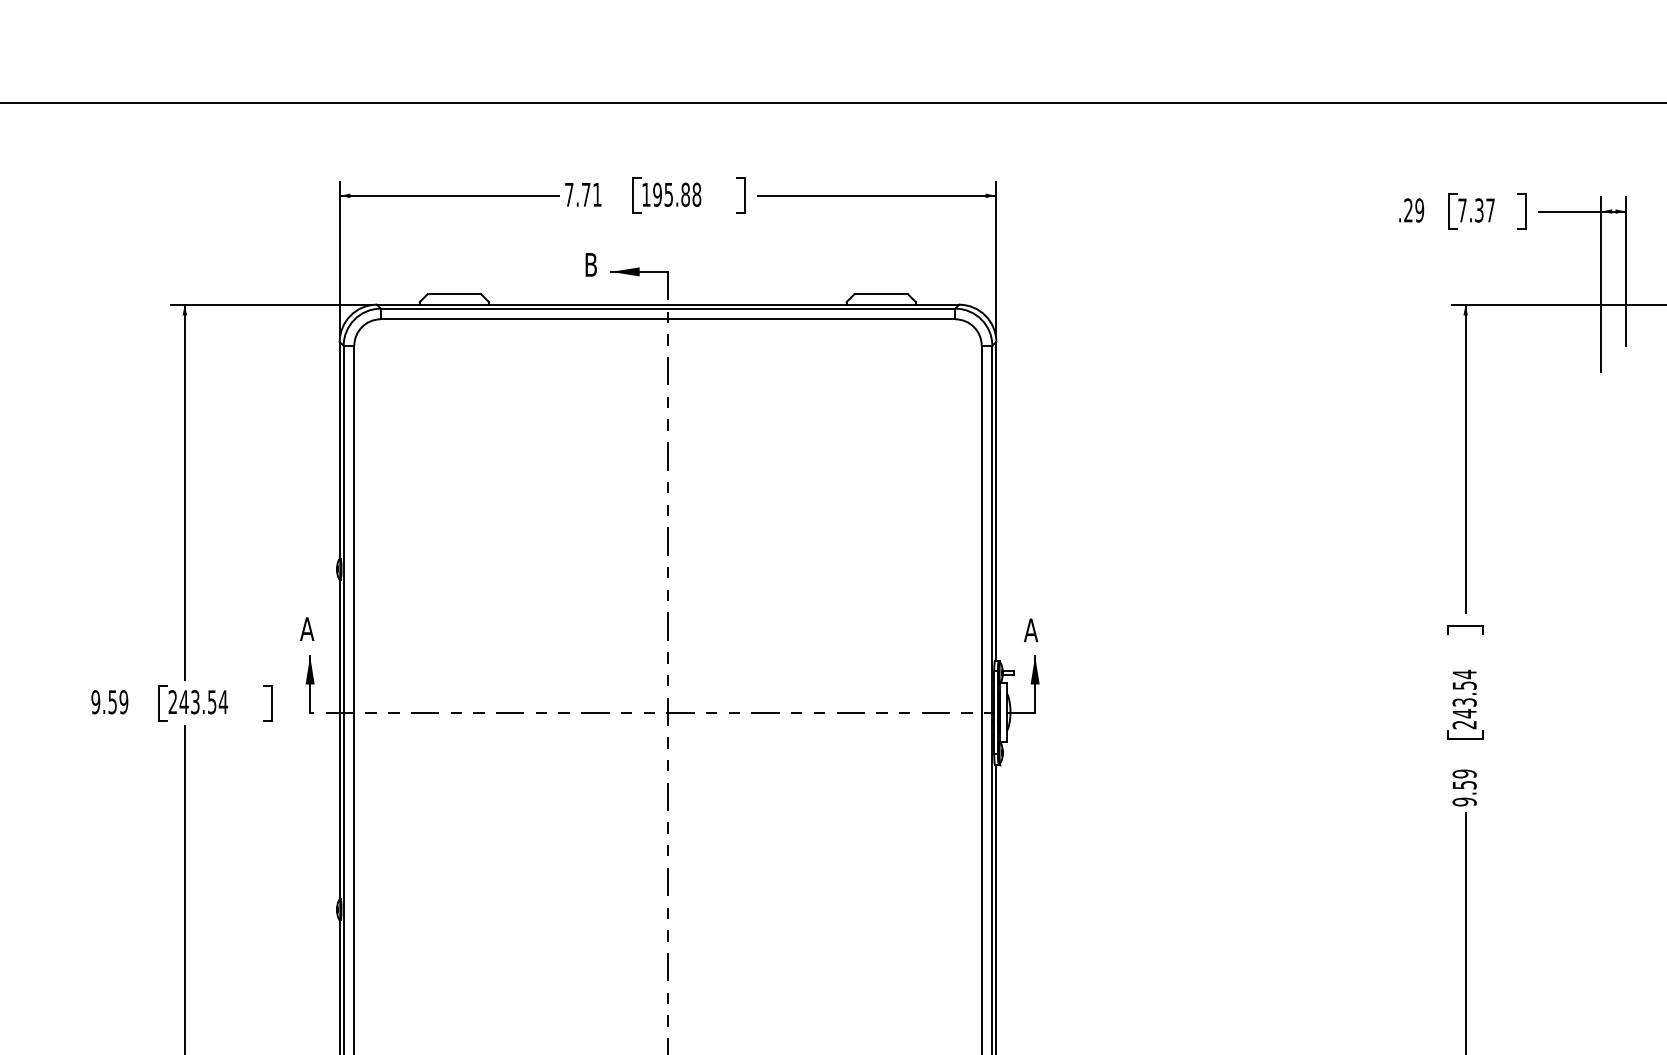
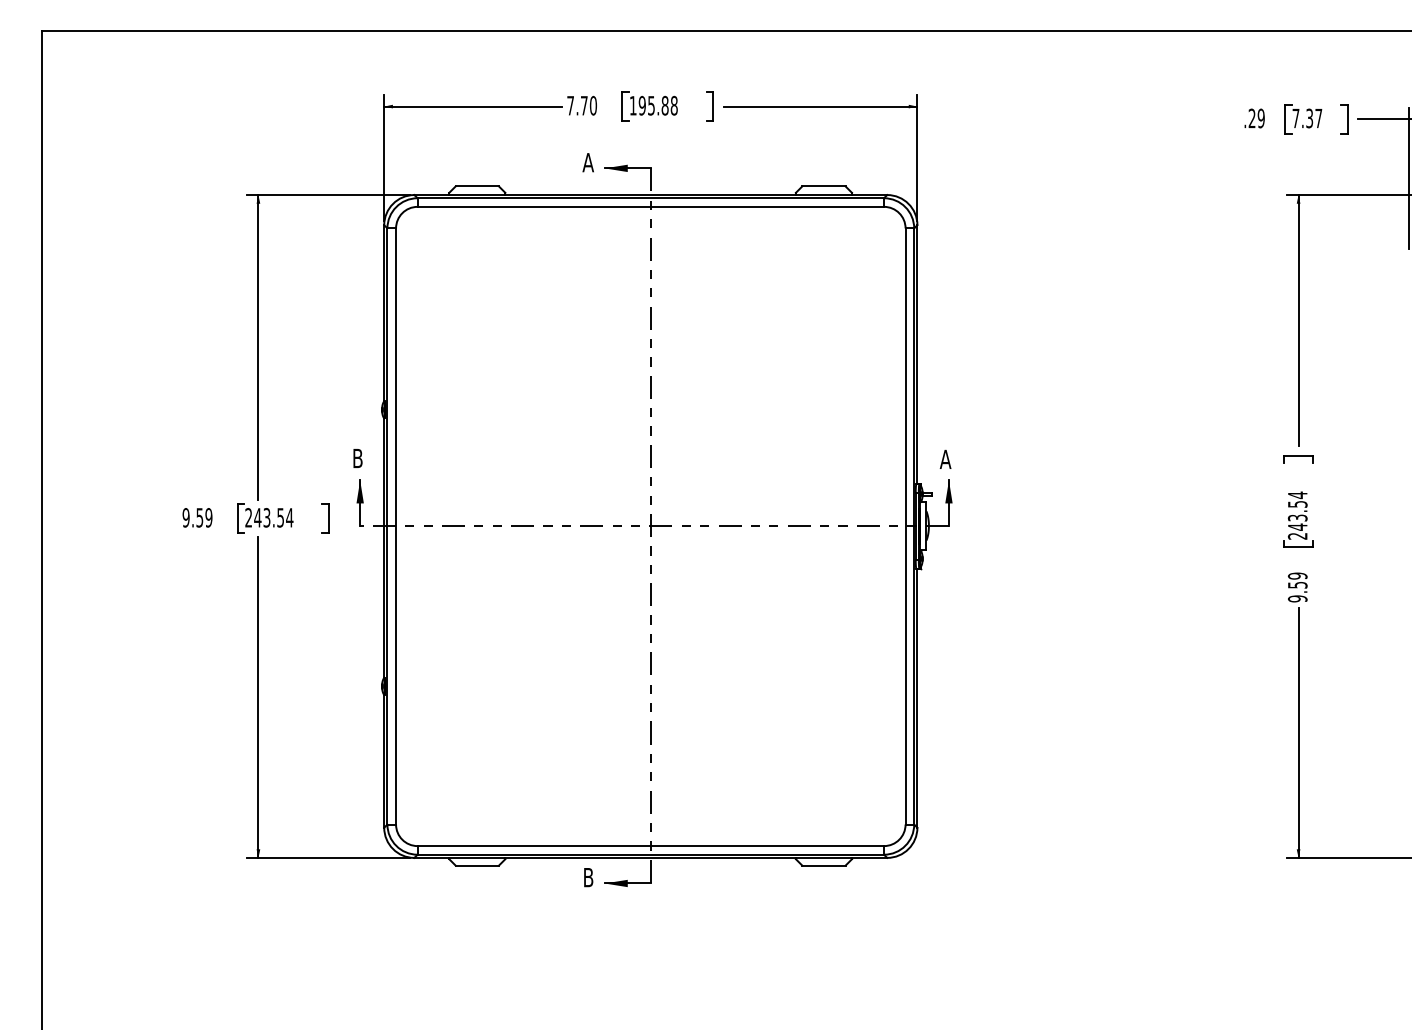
text: (596, 194) -> (592, 105), 7.71 -> 7.70
text: (590, 264) -> (587, 162), B -> A
text: (306, 629) -> (357, 458), A -> B

